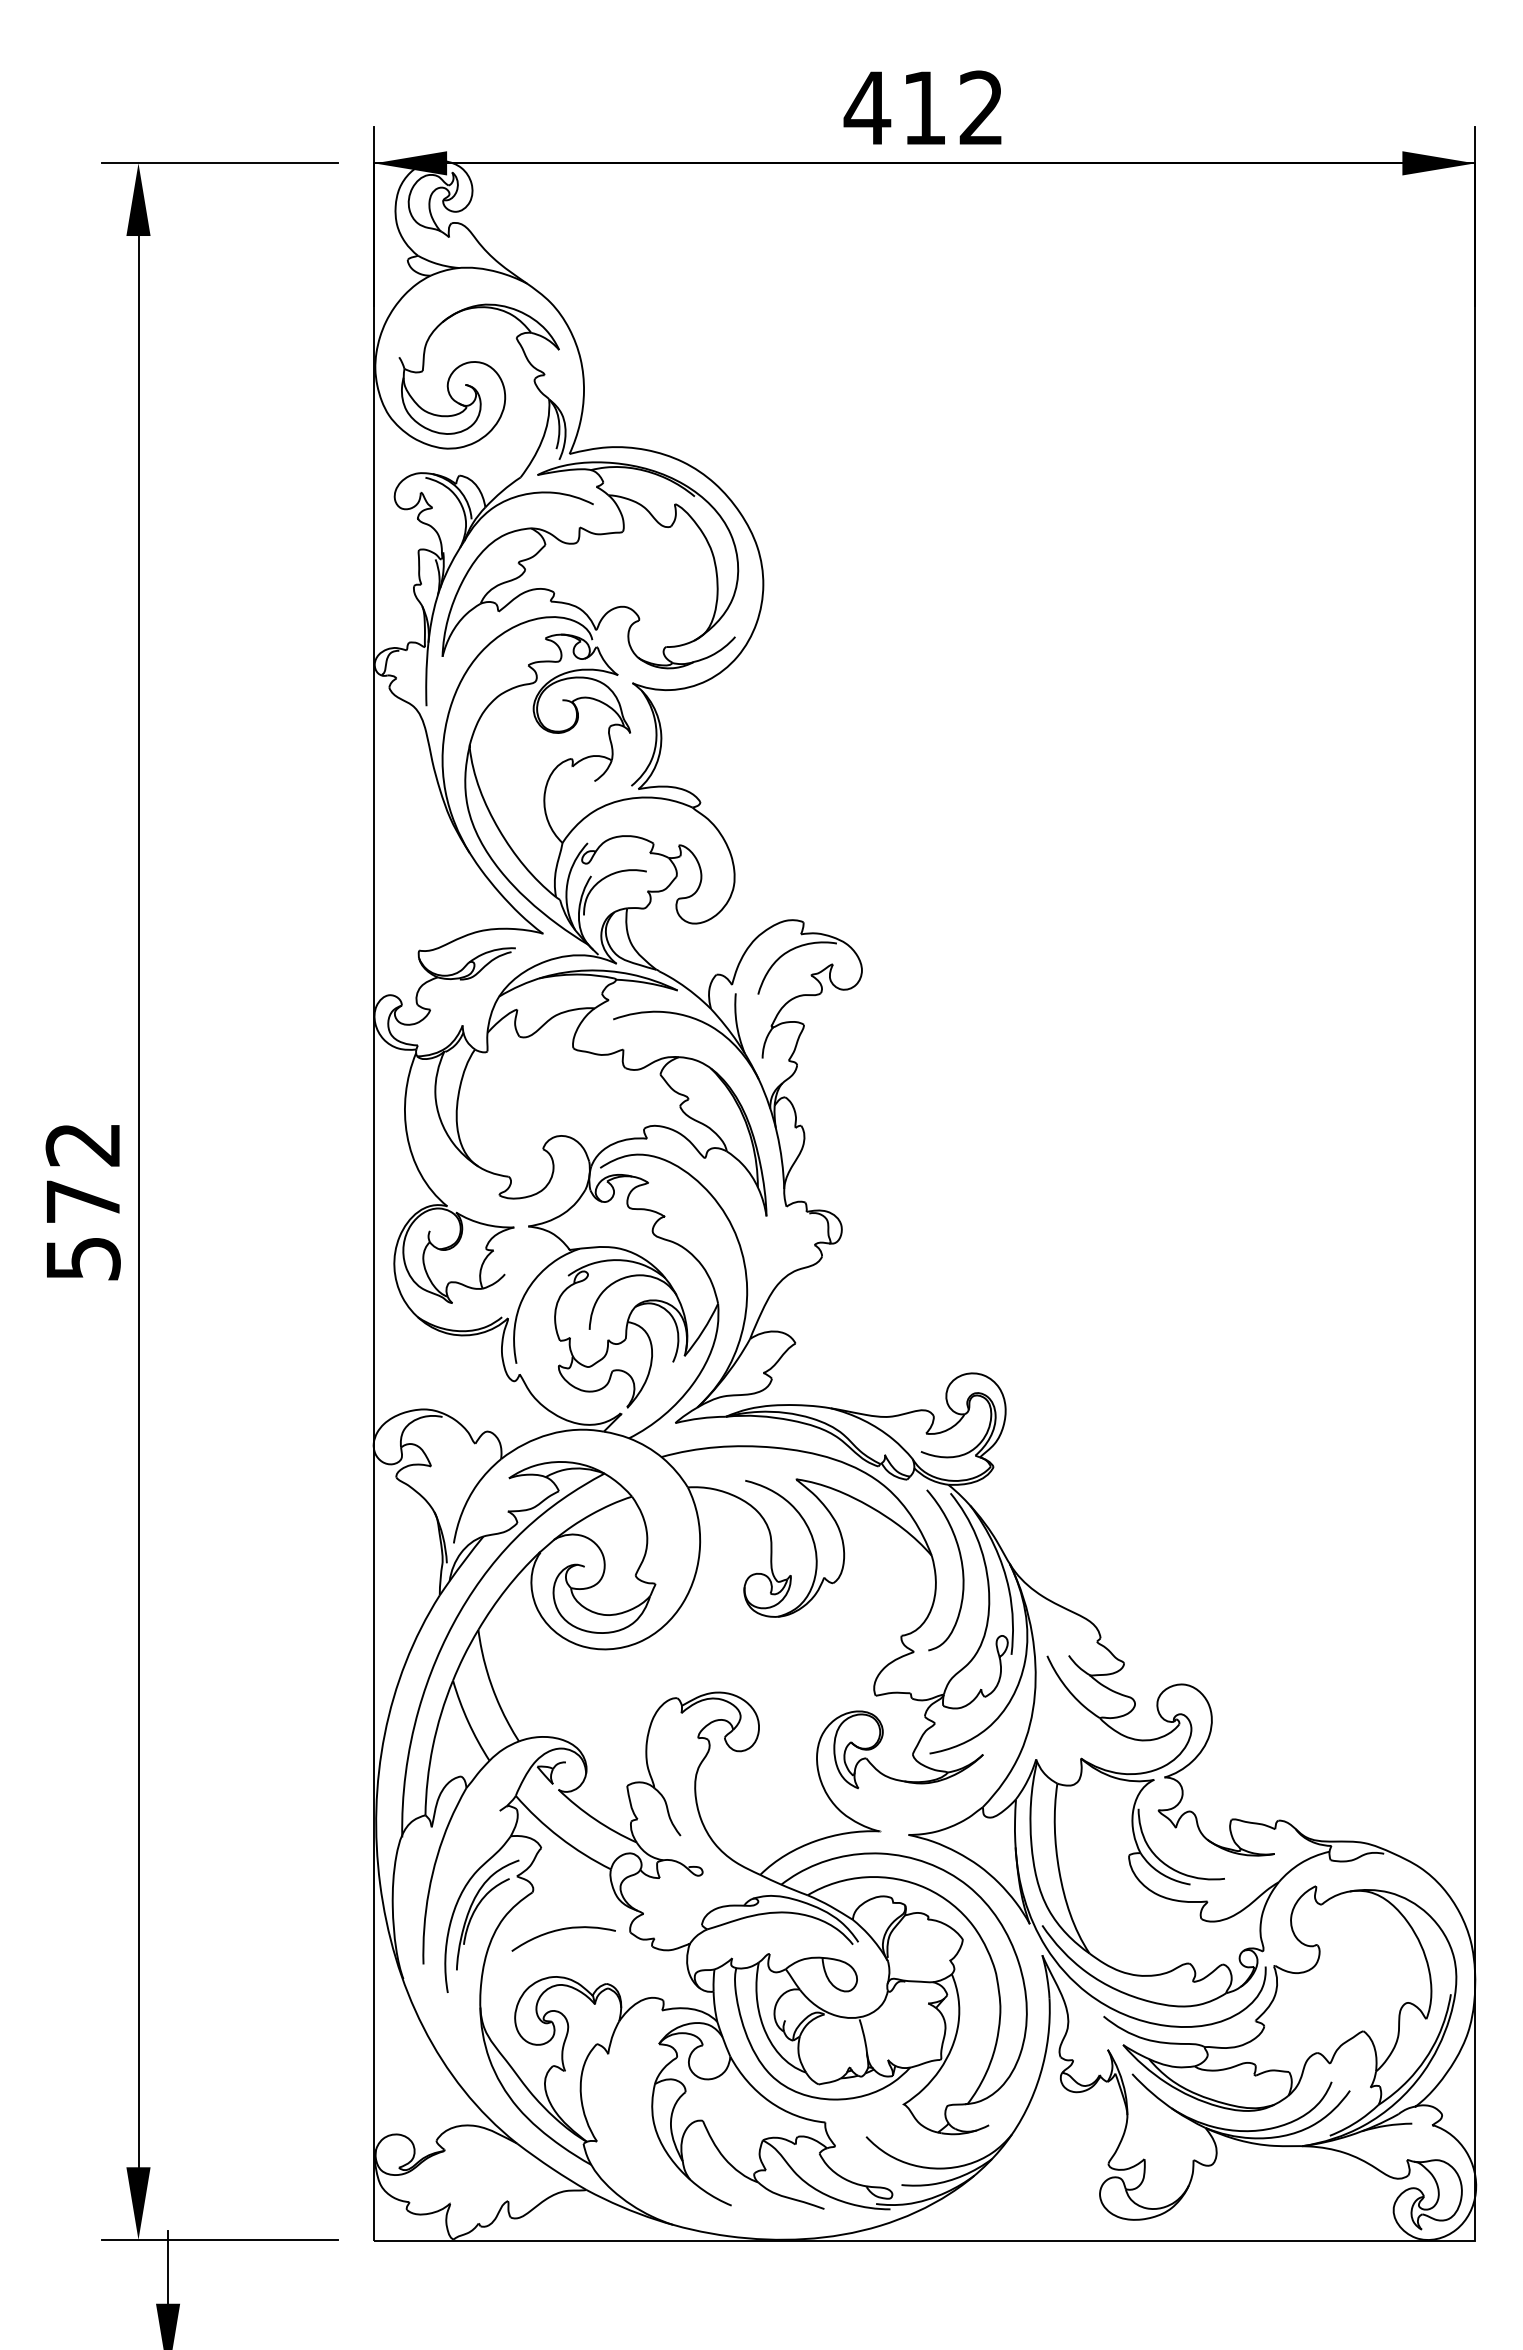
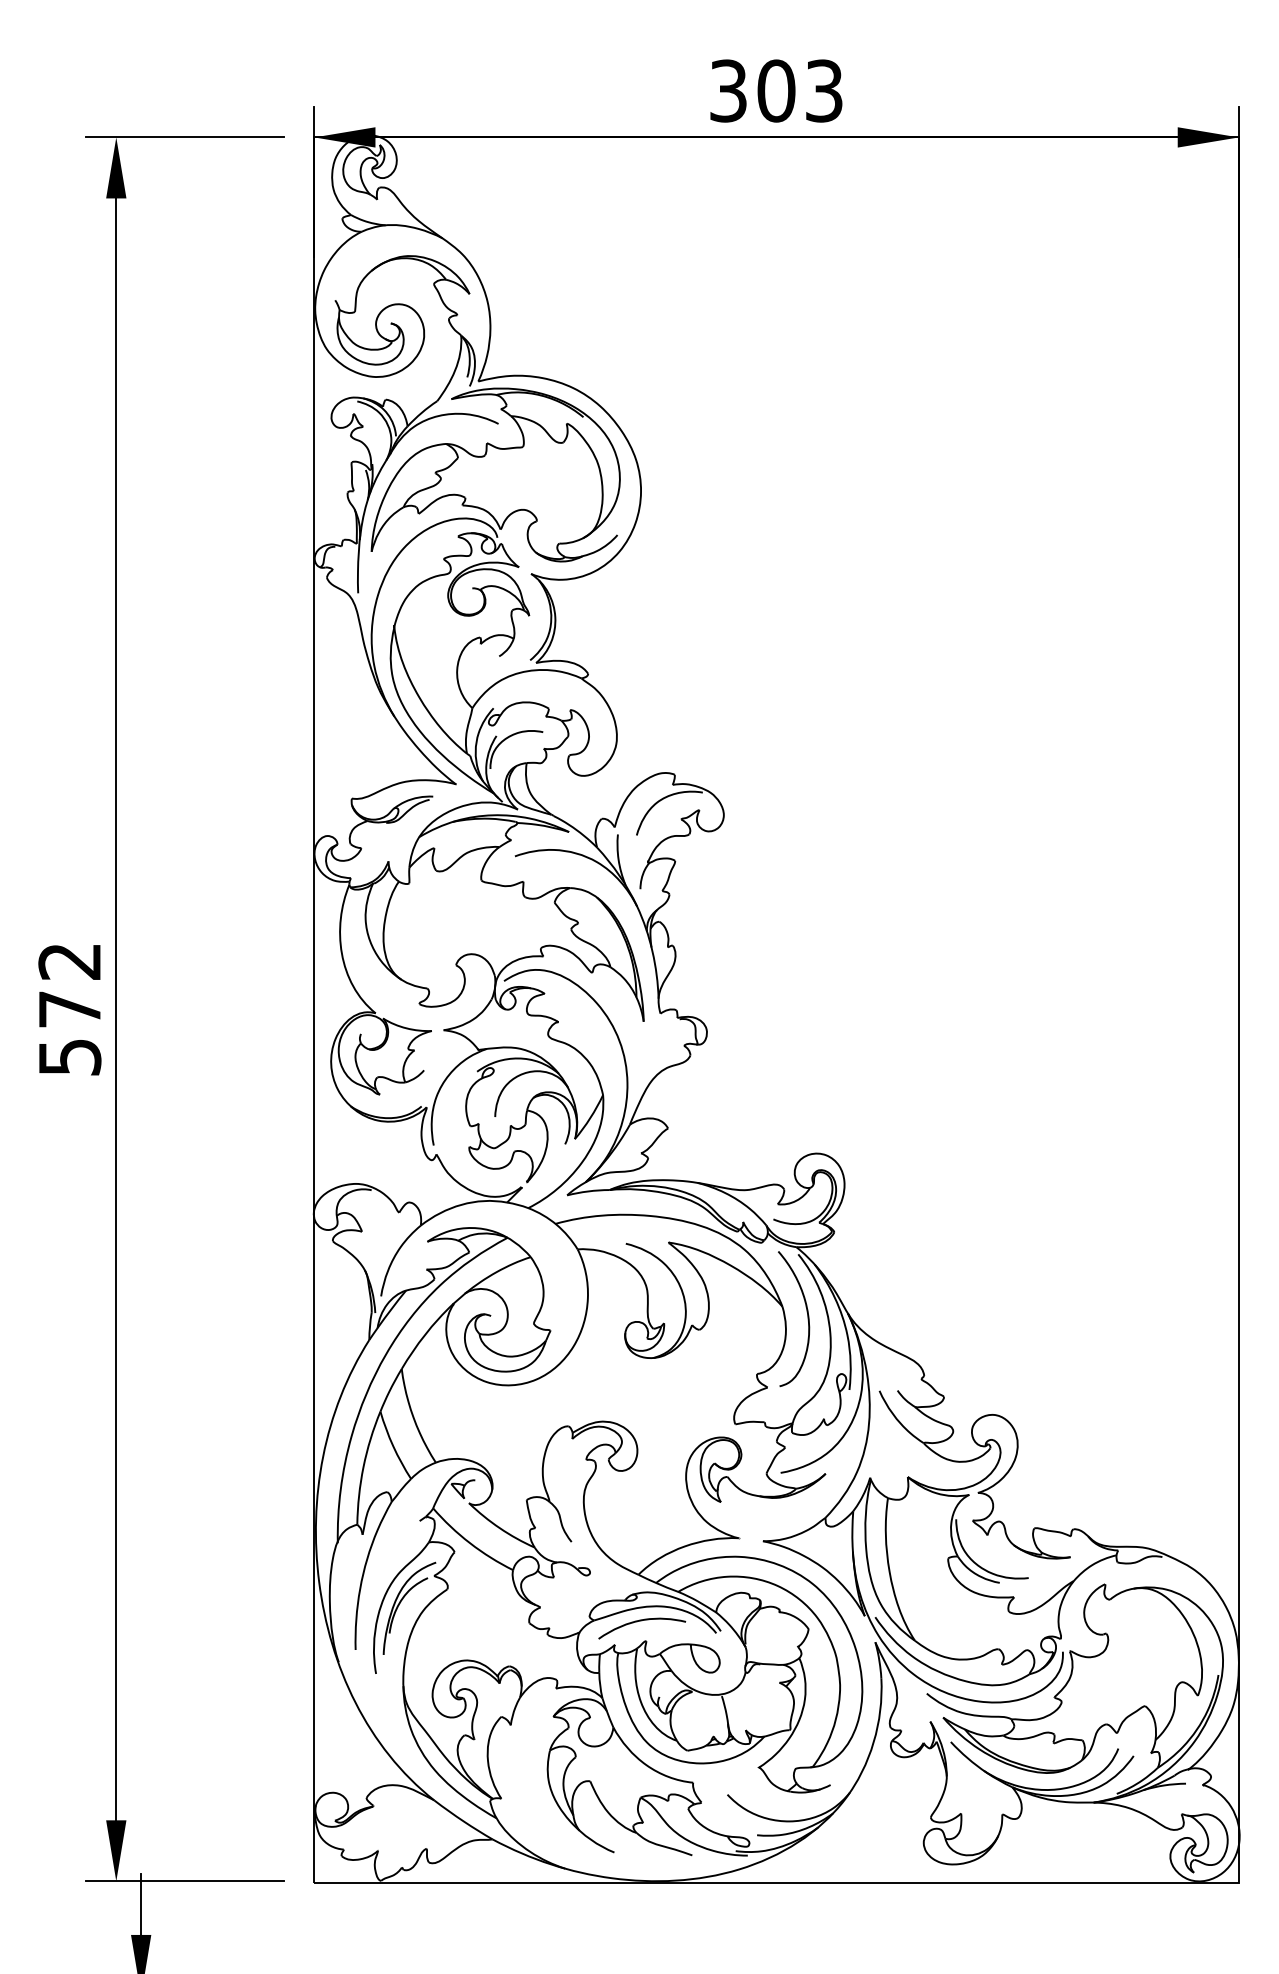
text: (923, 107) -> (775, 90), 412 -> 303
curve: (562, 1930) -> (641, 1621), moved

